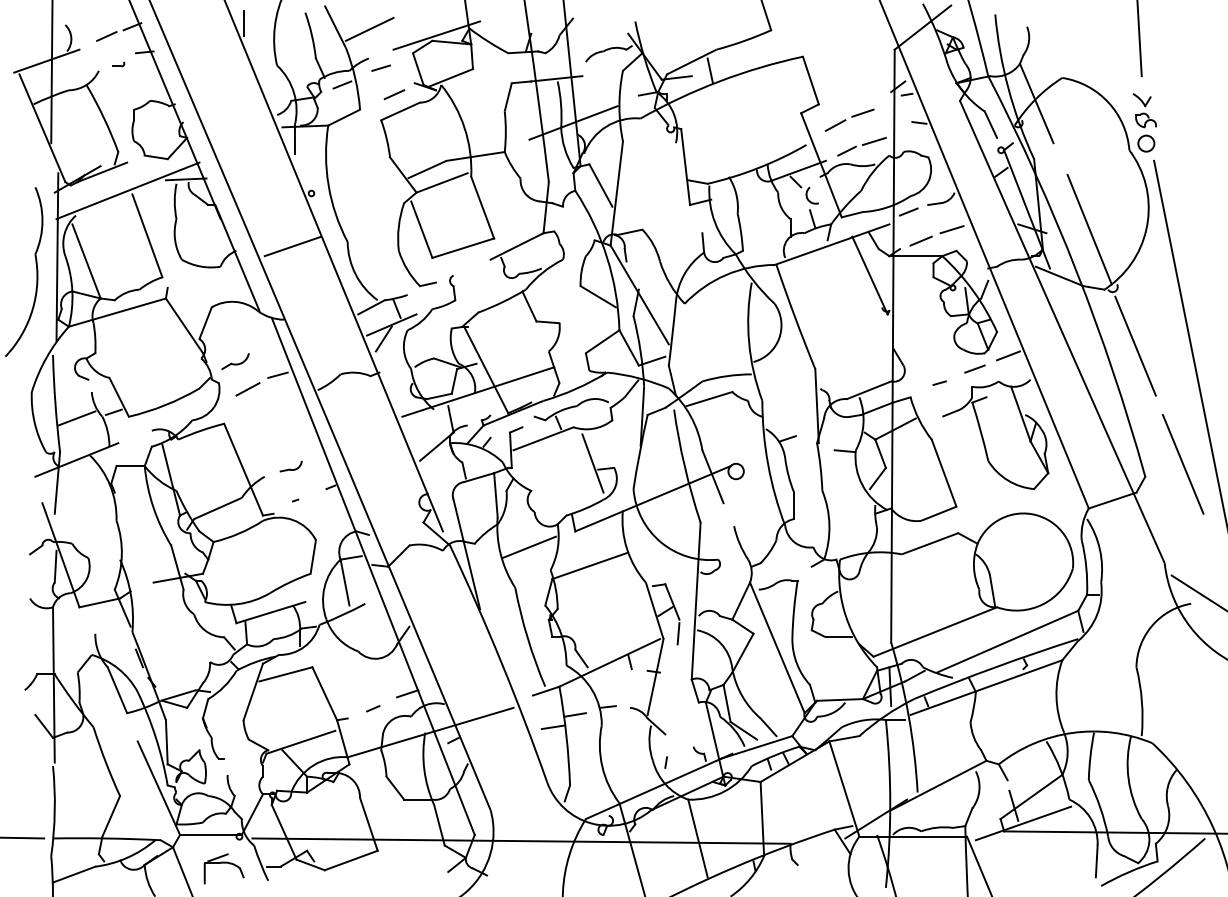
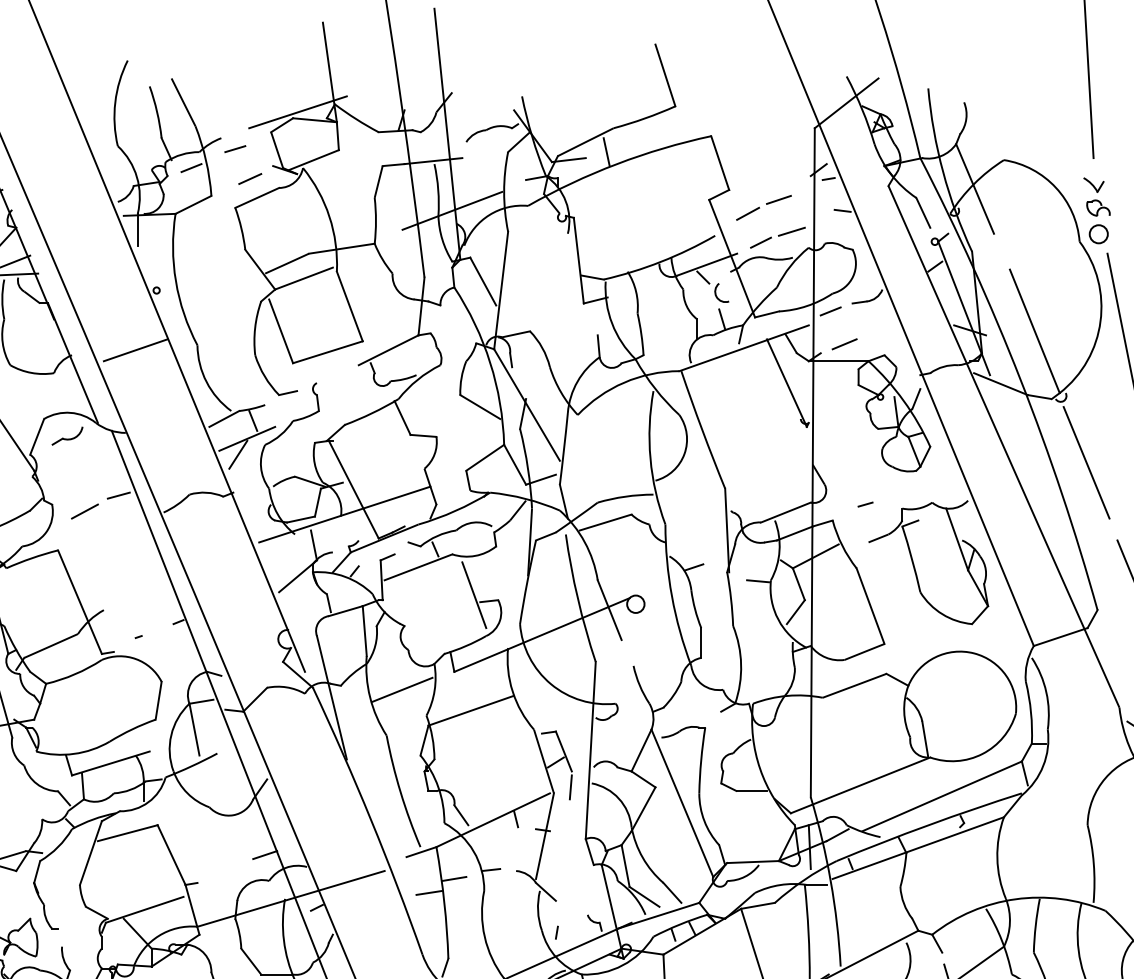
line: (243, 22) -> (79, 97), removed
line: (369, 28) -> (222, 104), removed
line: (951, 229) -> (878, 331), removed
line: (1008, 355) -> (943, 473), removed
part: (235, 361) -> (67, 436), moved
line: (974, 368) -> (904, 488), removed
part: (290, 466) -> (132, 598), removed
line: (373, 708) -> (226, 871), removed

